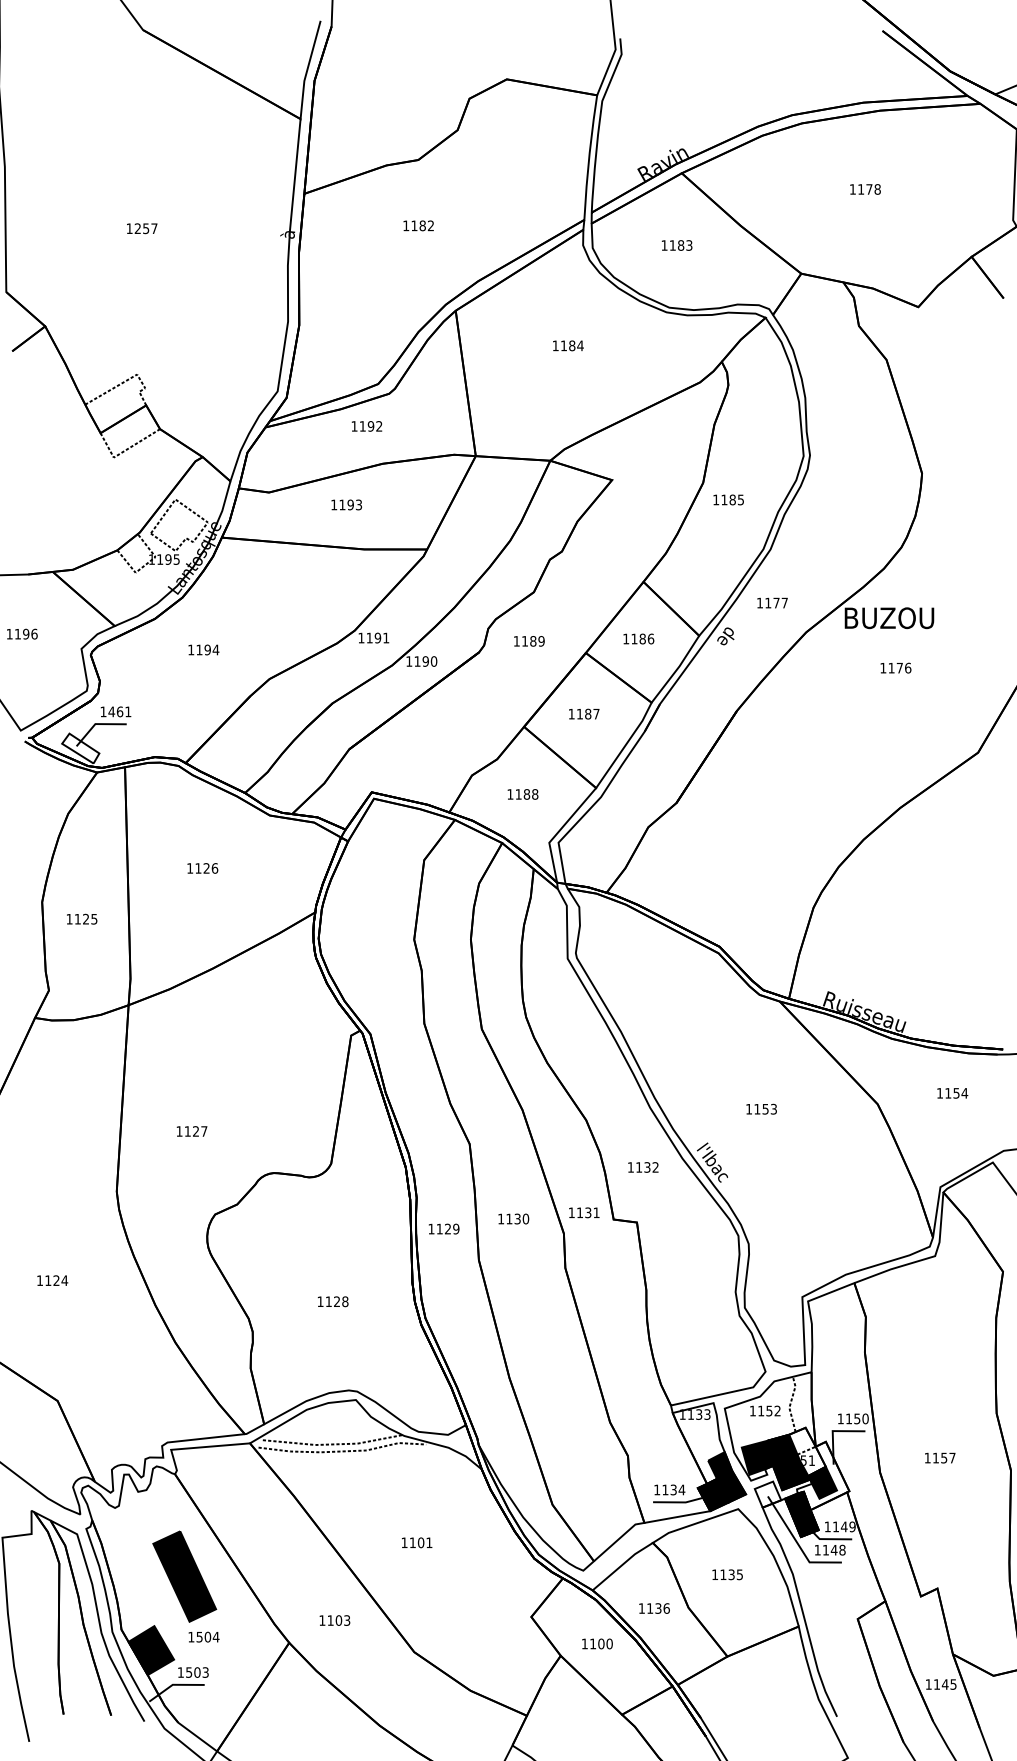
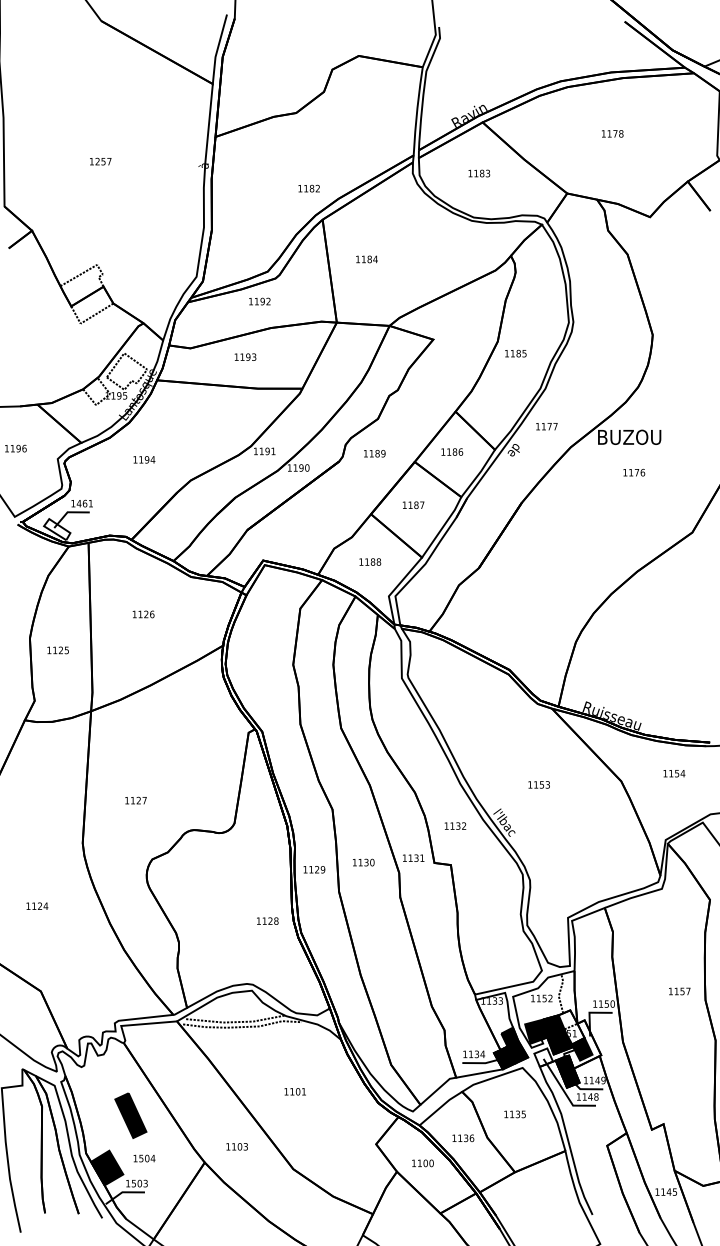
text: (418, 225) -> (309, 188), moved
text: (568, 345) -> (367, 259), moved
text: (332, 1301) -> (267, 920), moved
text: (940, 1457) -> (679, 991), moved
part: (184, 1576) -> (130, 1115), size x0.7

